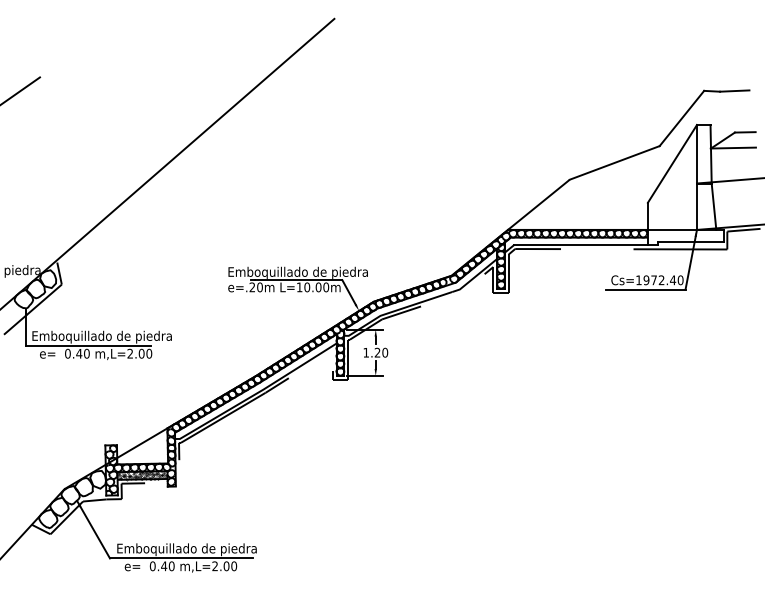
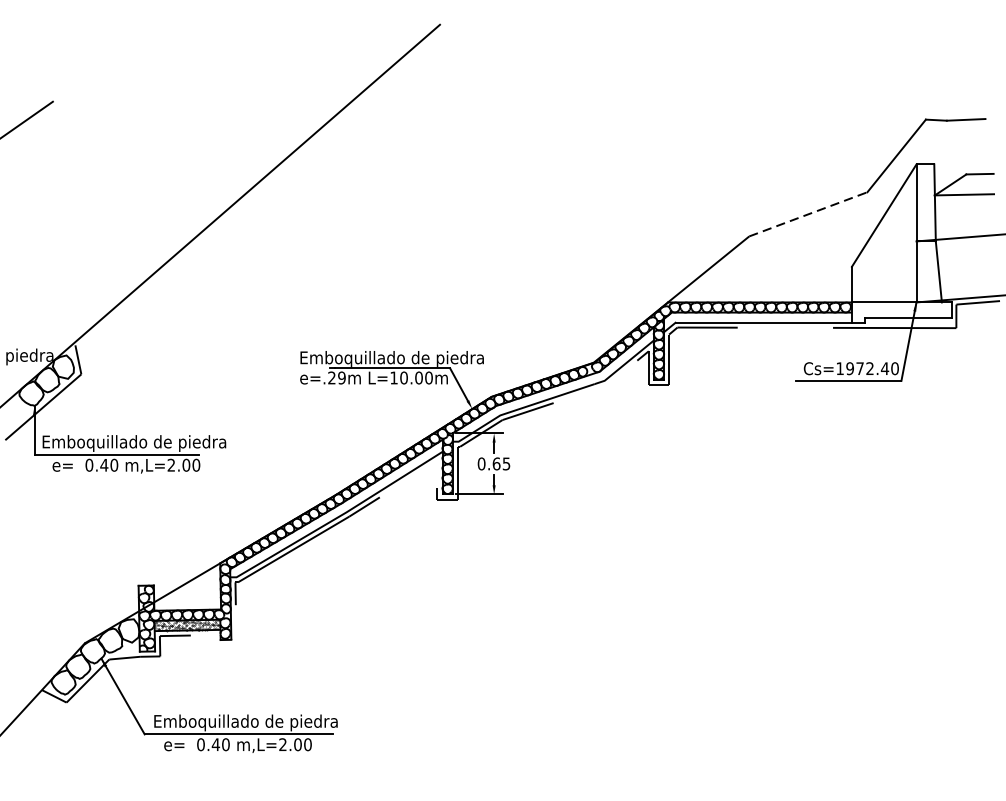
line: (614, 162) -> (808, 213), solid -> dashed
text: (259, 287) -> (341, 378), e=.20m -> e=.29m
text: (375, 352) -> (493, 463), 1.20 -> 0.65

